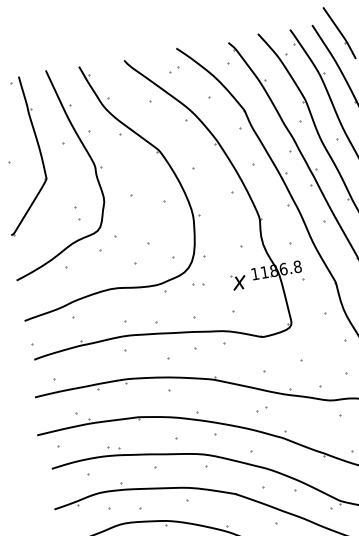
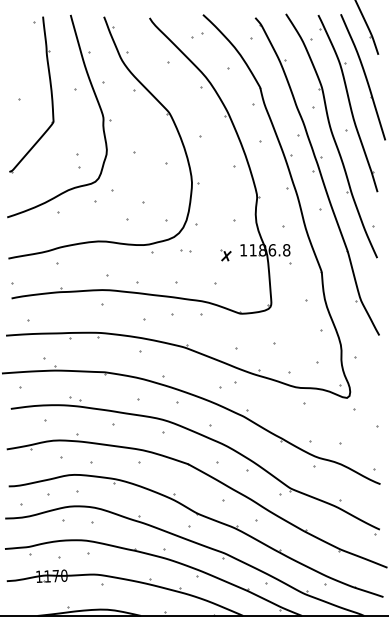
part: (238, 282) -> (225, 255), size x0.7
part: (261, 409) -> (227, 384), size x1.6

